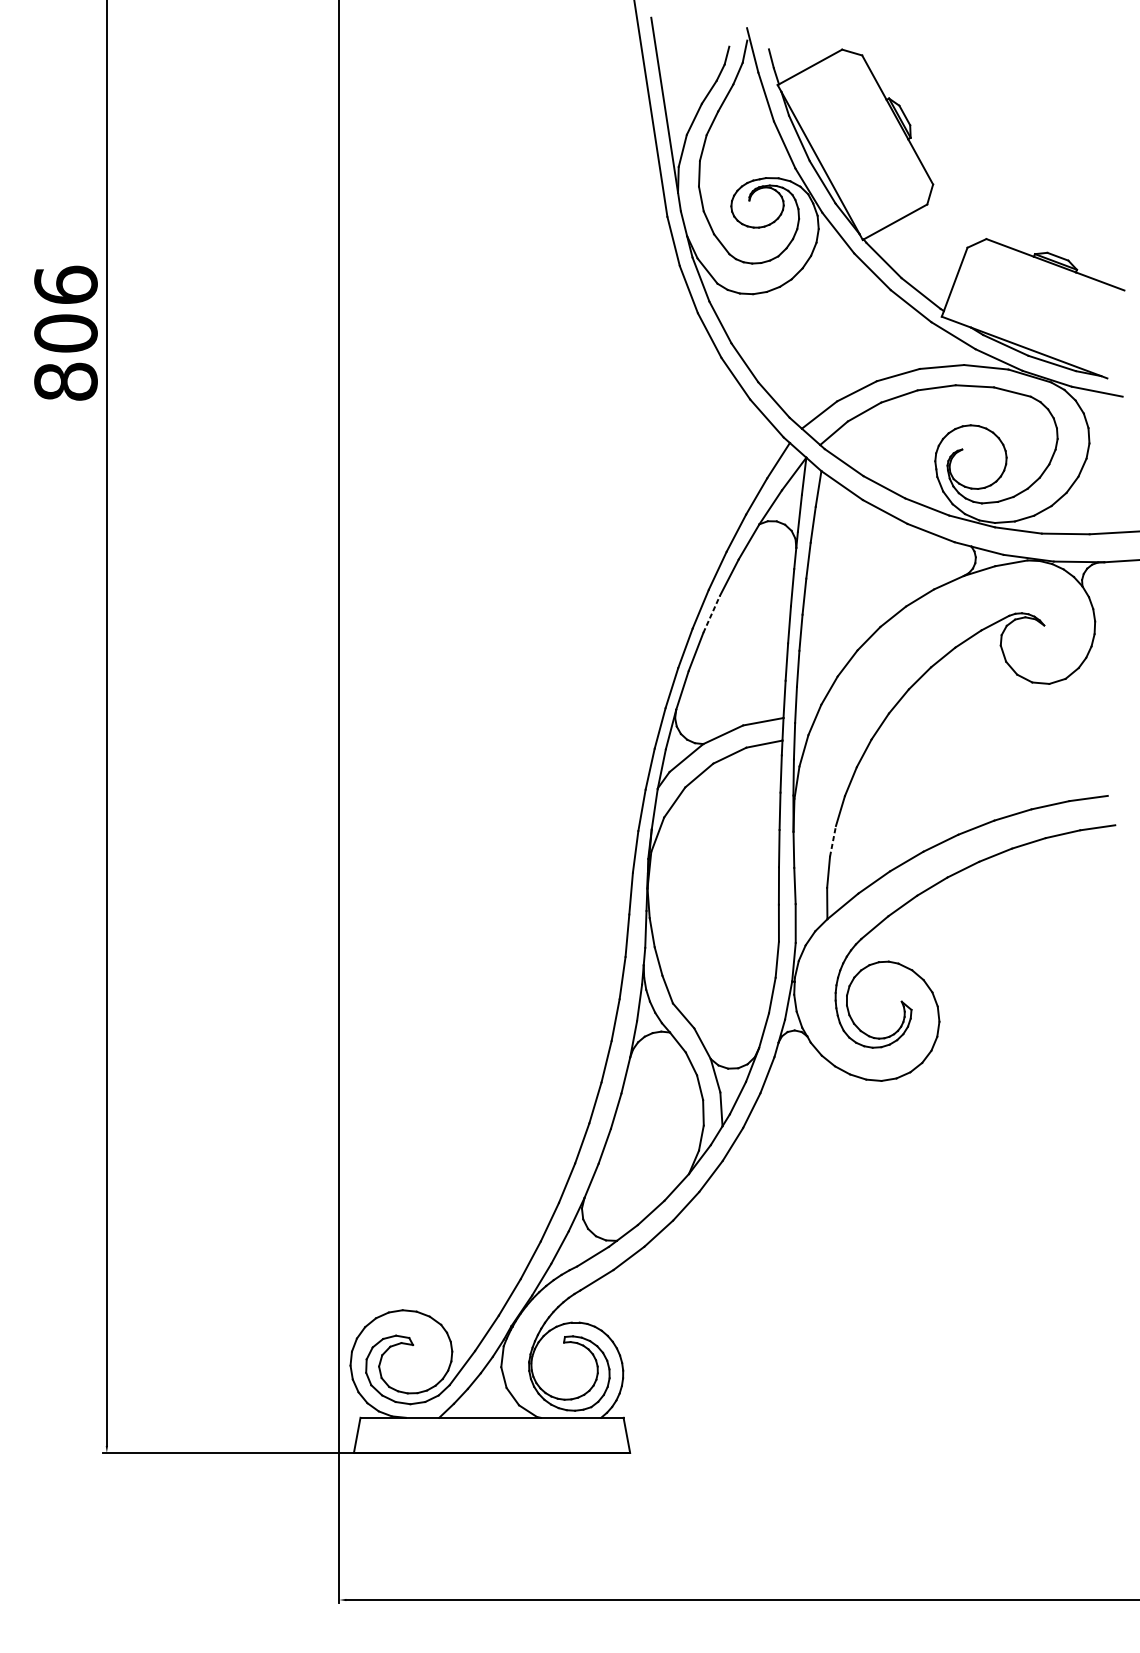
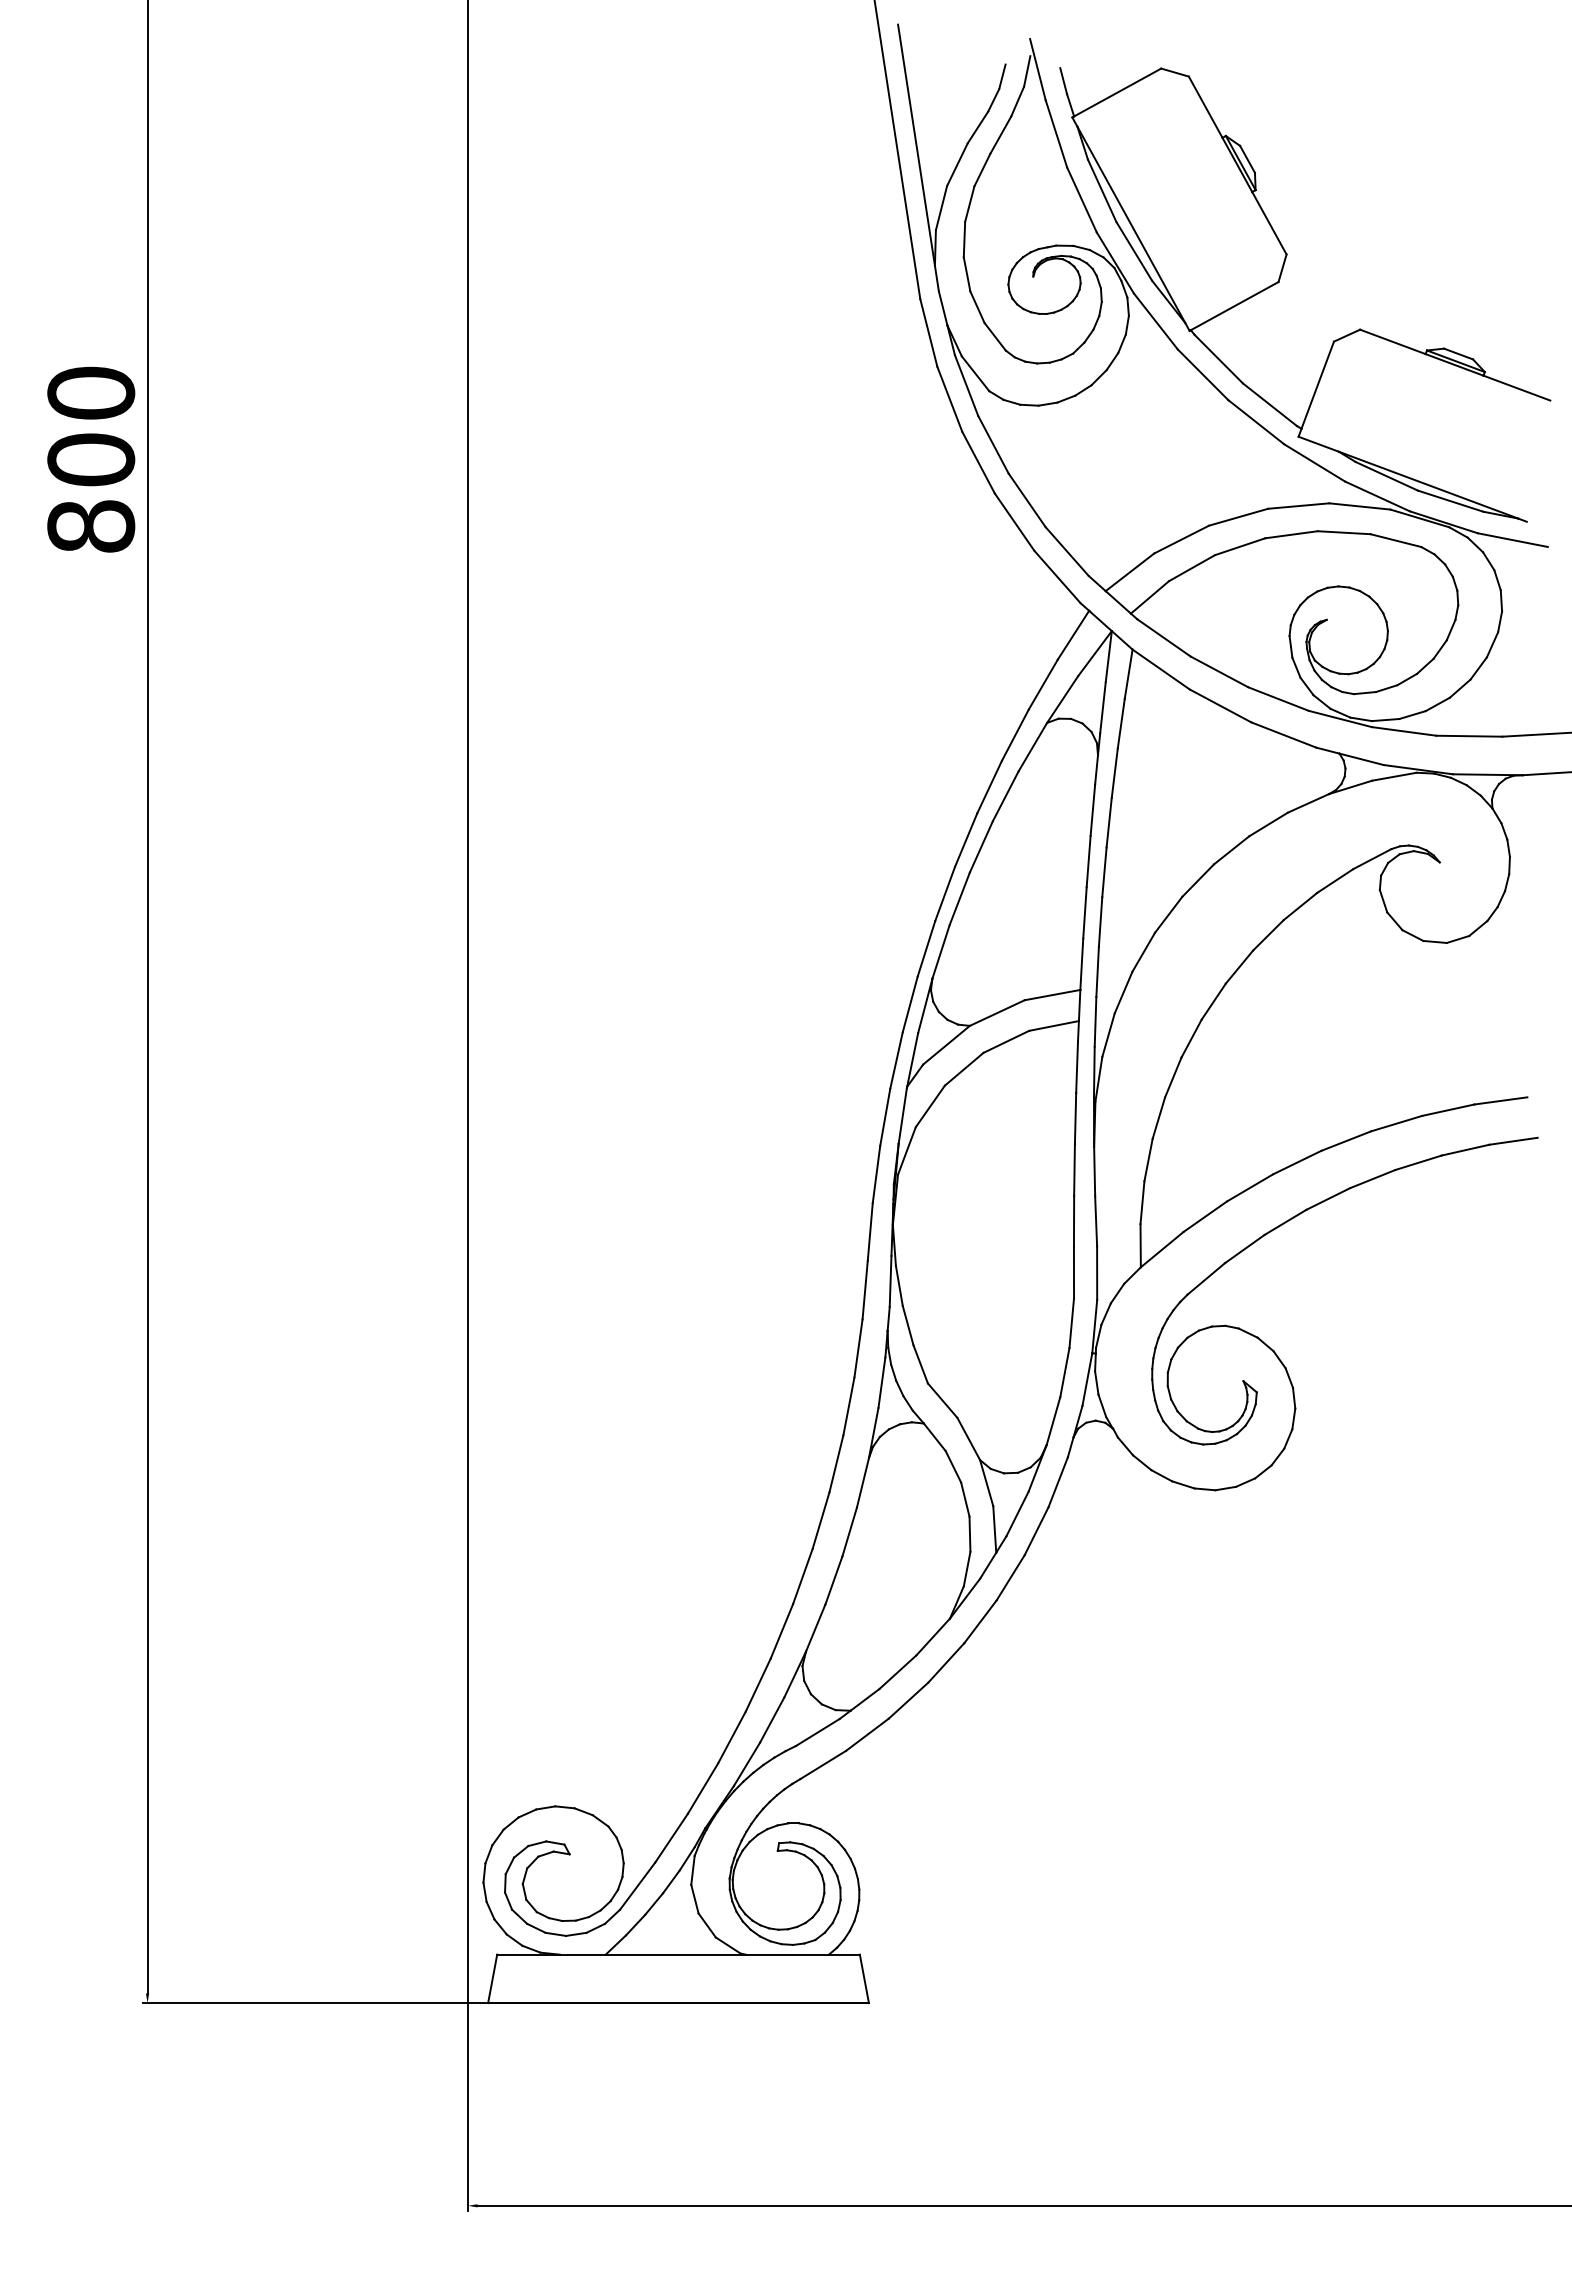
text: (66, 284) -> (91, 392), 806 -> 800
line: (711, 613) -> (981, 846), dashed -> solid
line: (832, 841) -> (1148, 1160), dashed -> solid

